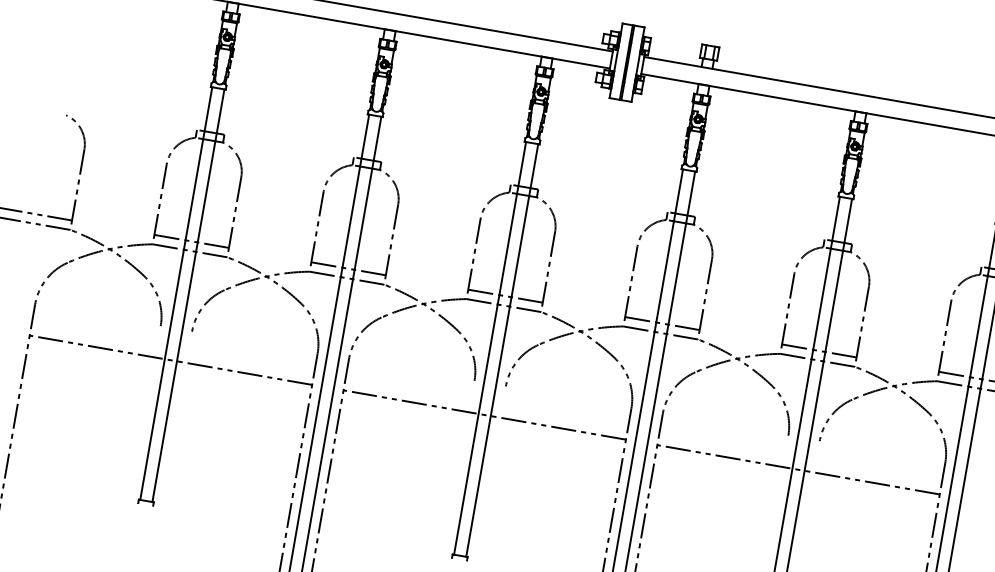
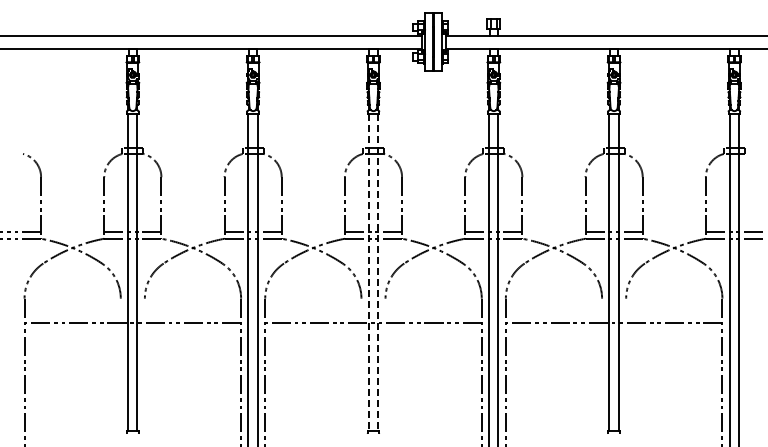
line: (489, 348) -> (368, 272), solid -> dashed
line: (502, 350) -> (378, 272), solid -> dashed

